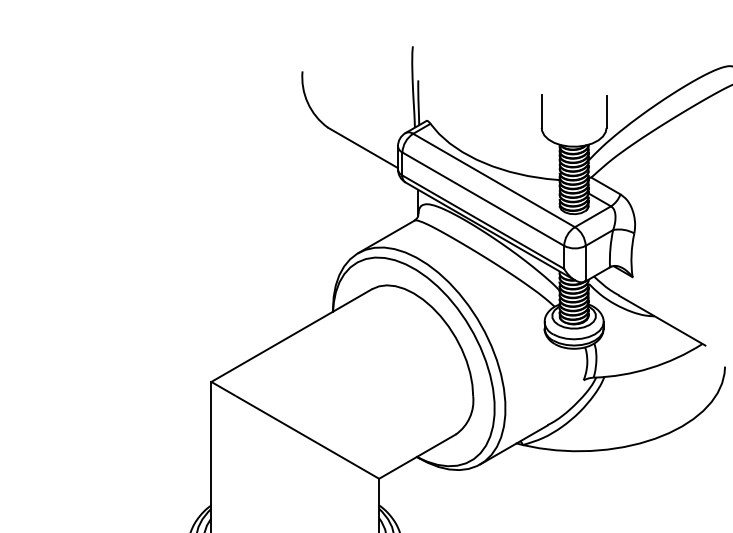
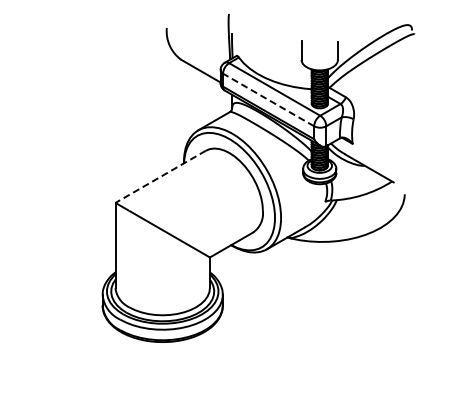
line: (483, 198) -> (268, 99), solid -> dashed
line: (291, 336) -> (160, 177), solid -> dashed

